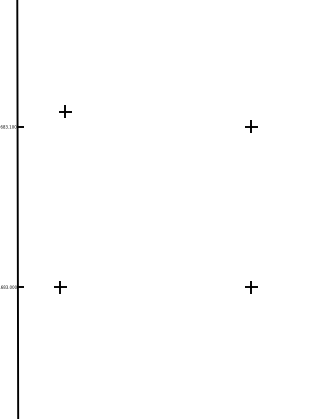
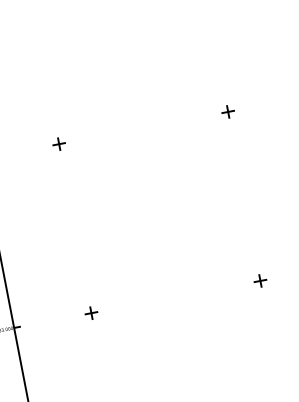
part: (65, 111) -> (59, 143), moved
part: (60, 287) -> (91, 313), moved

